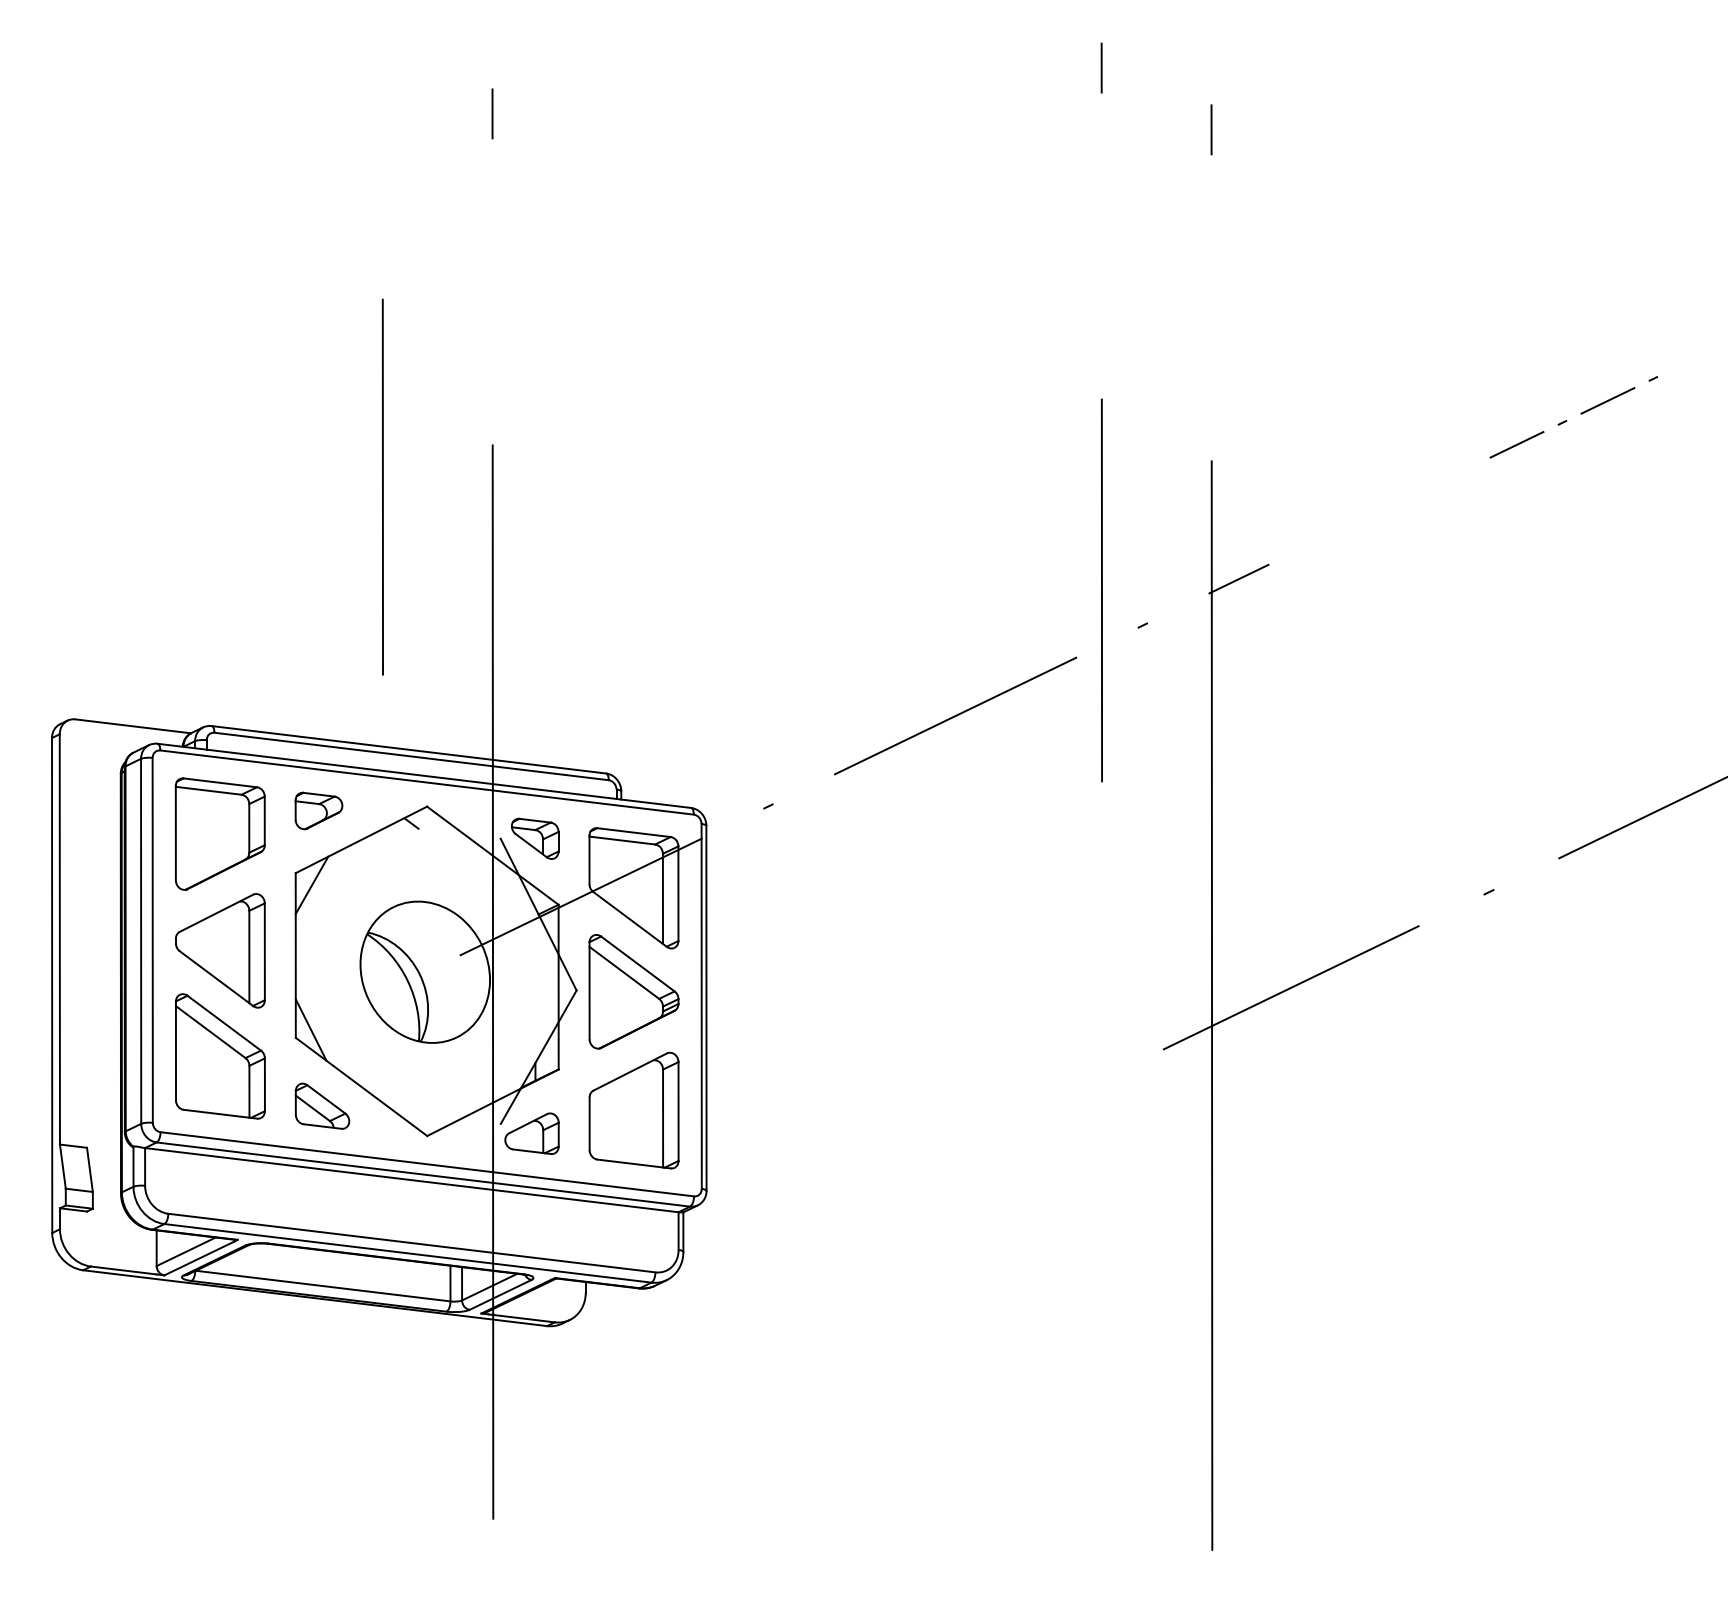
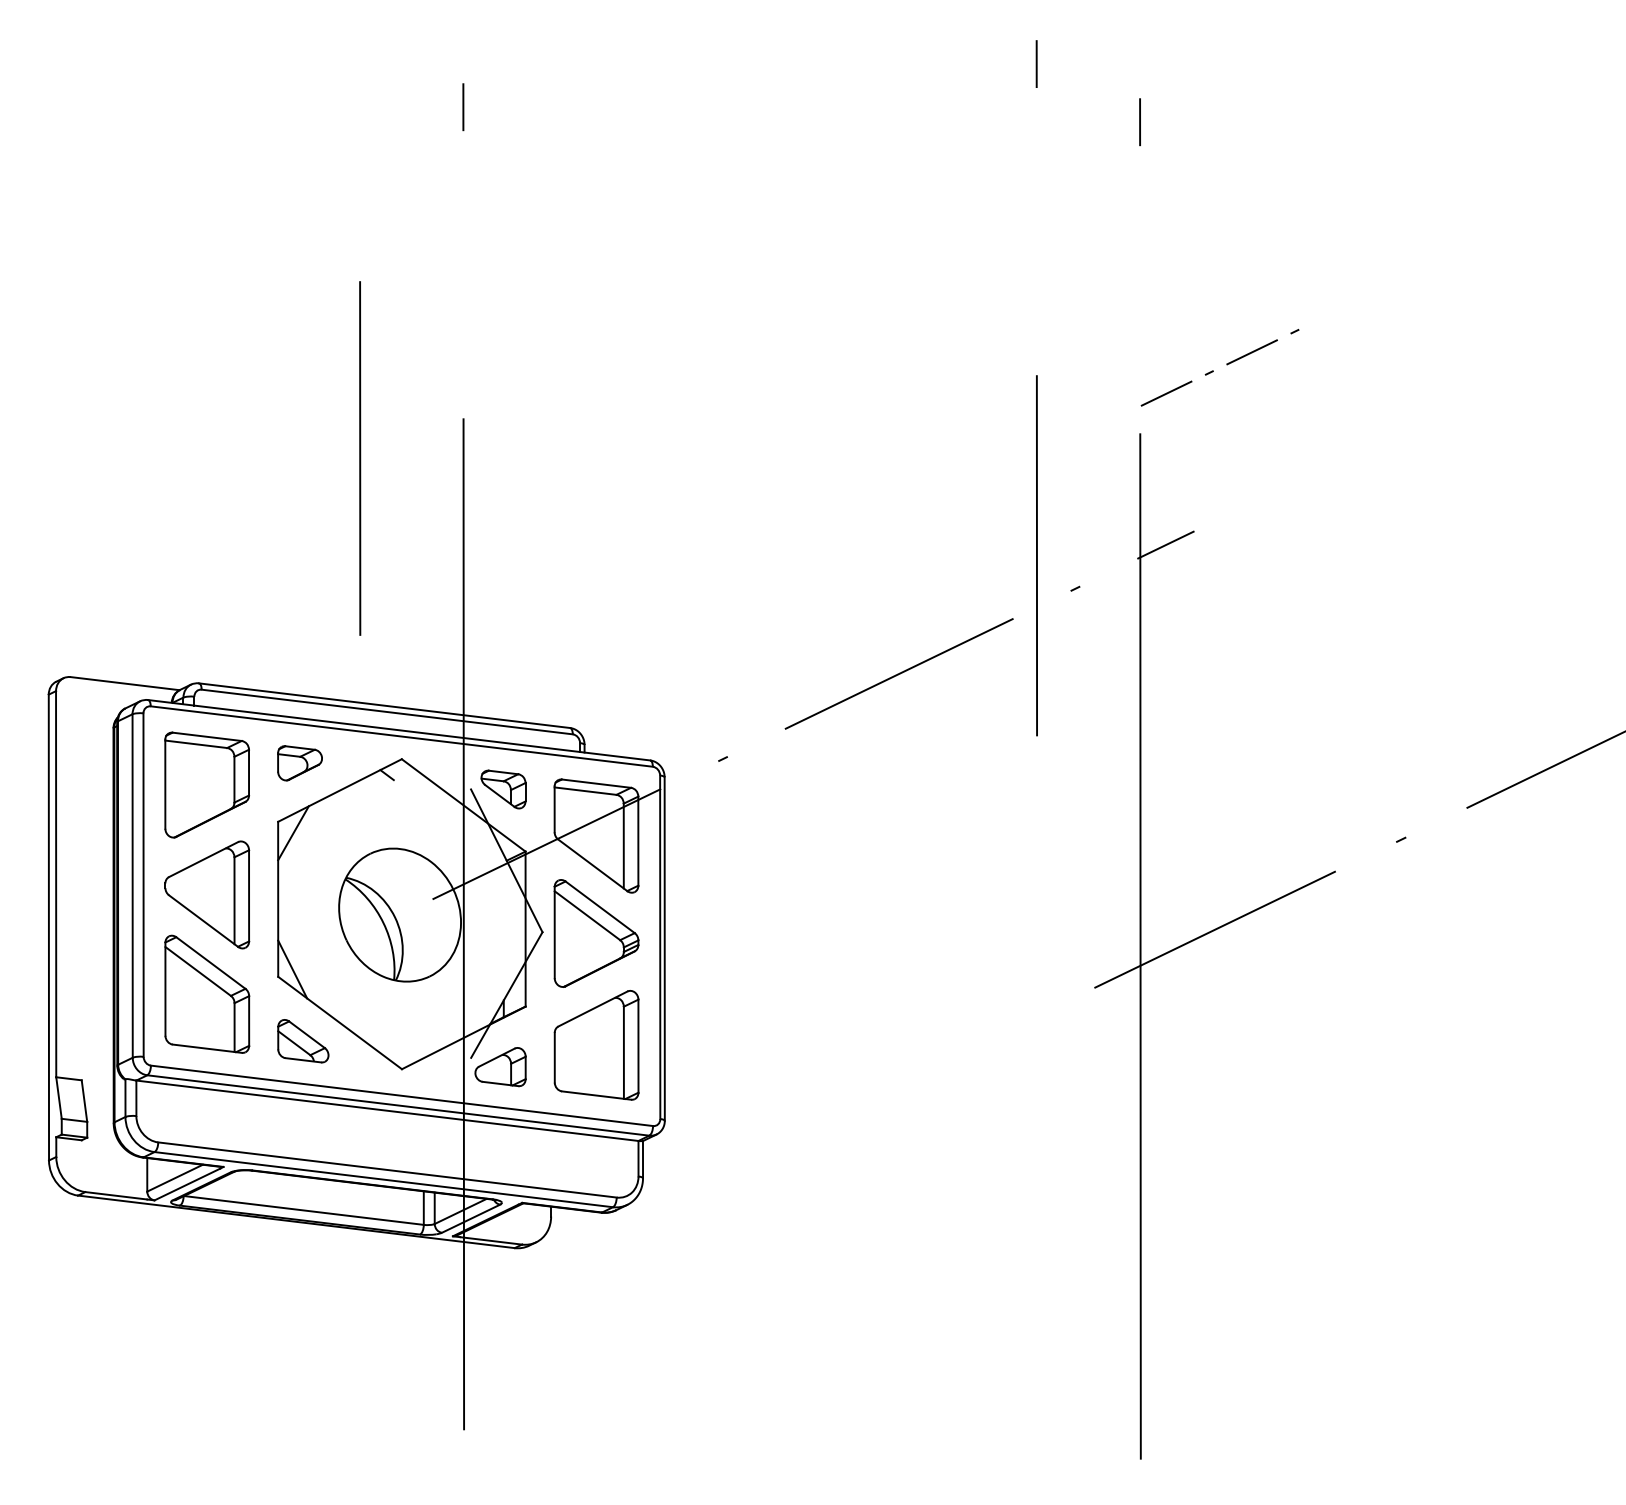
line: (1566, 420) -> (1213, 370), moved

